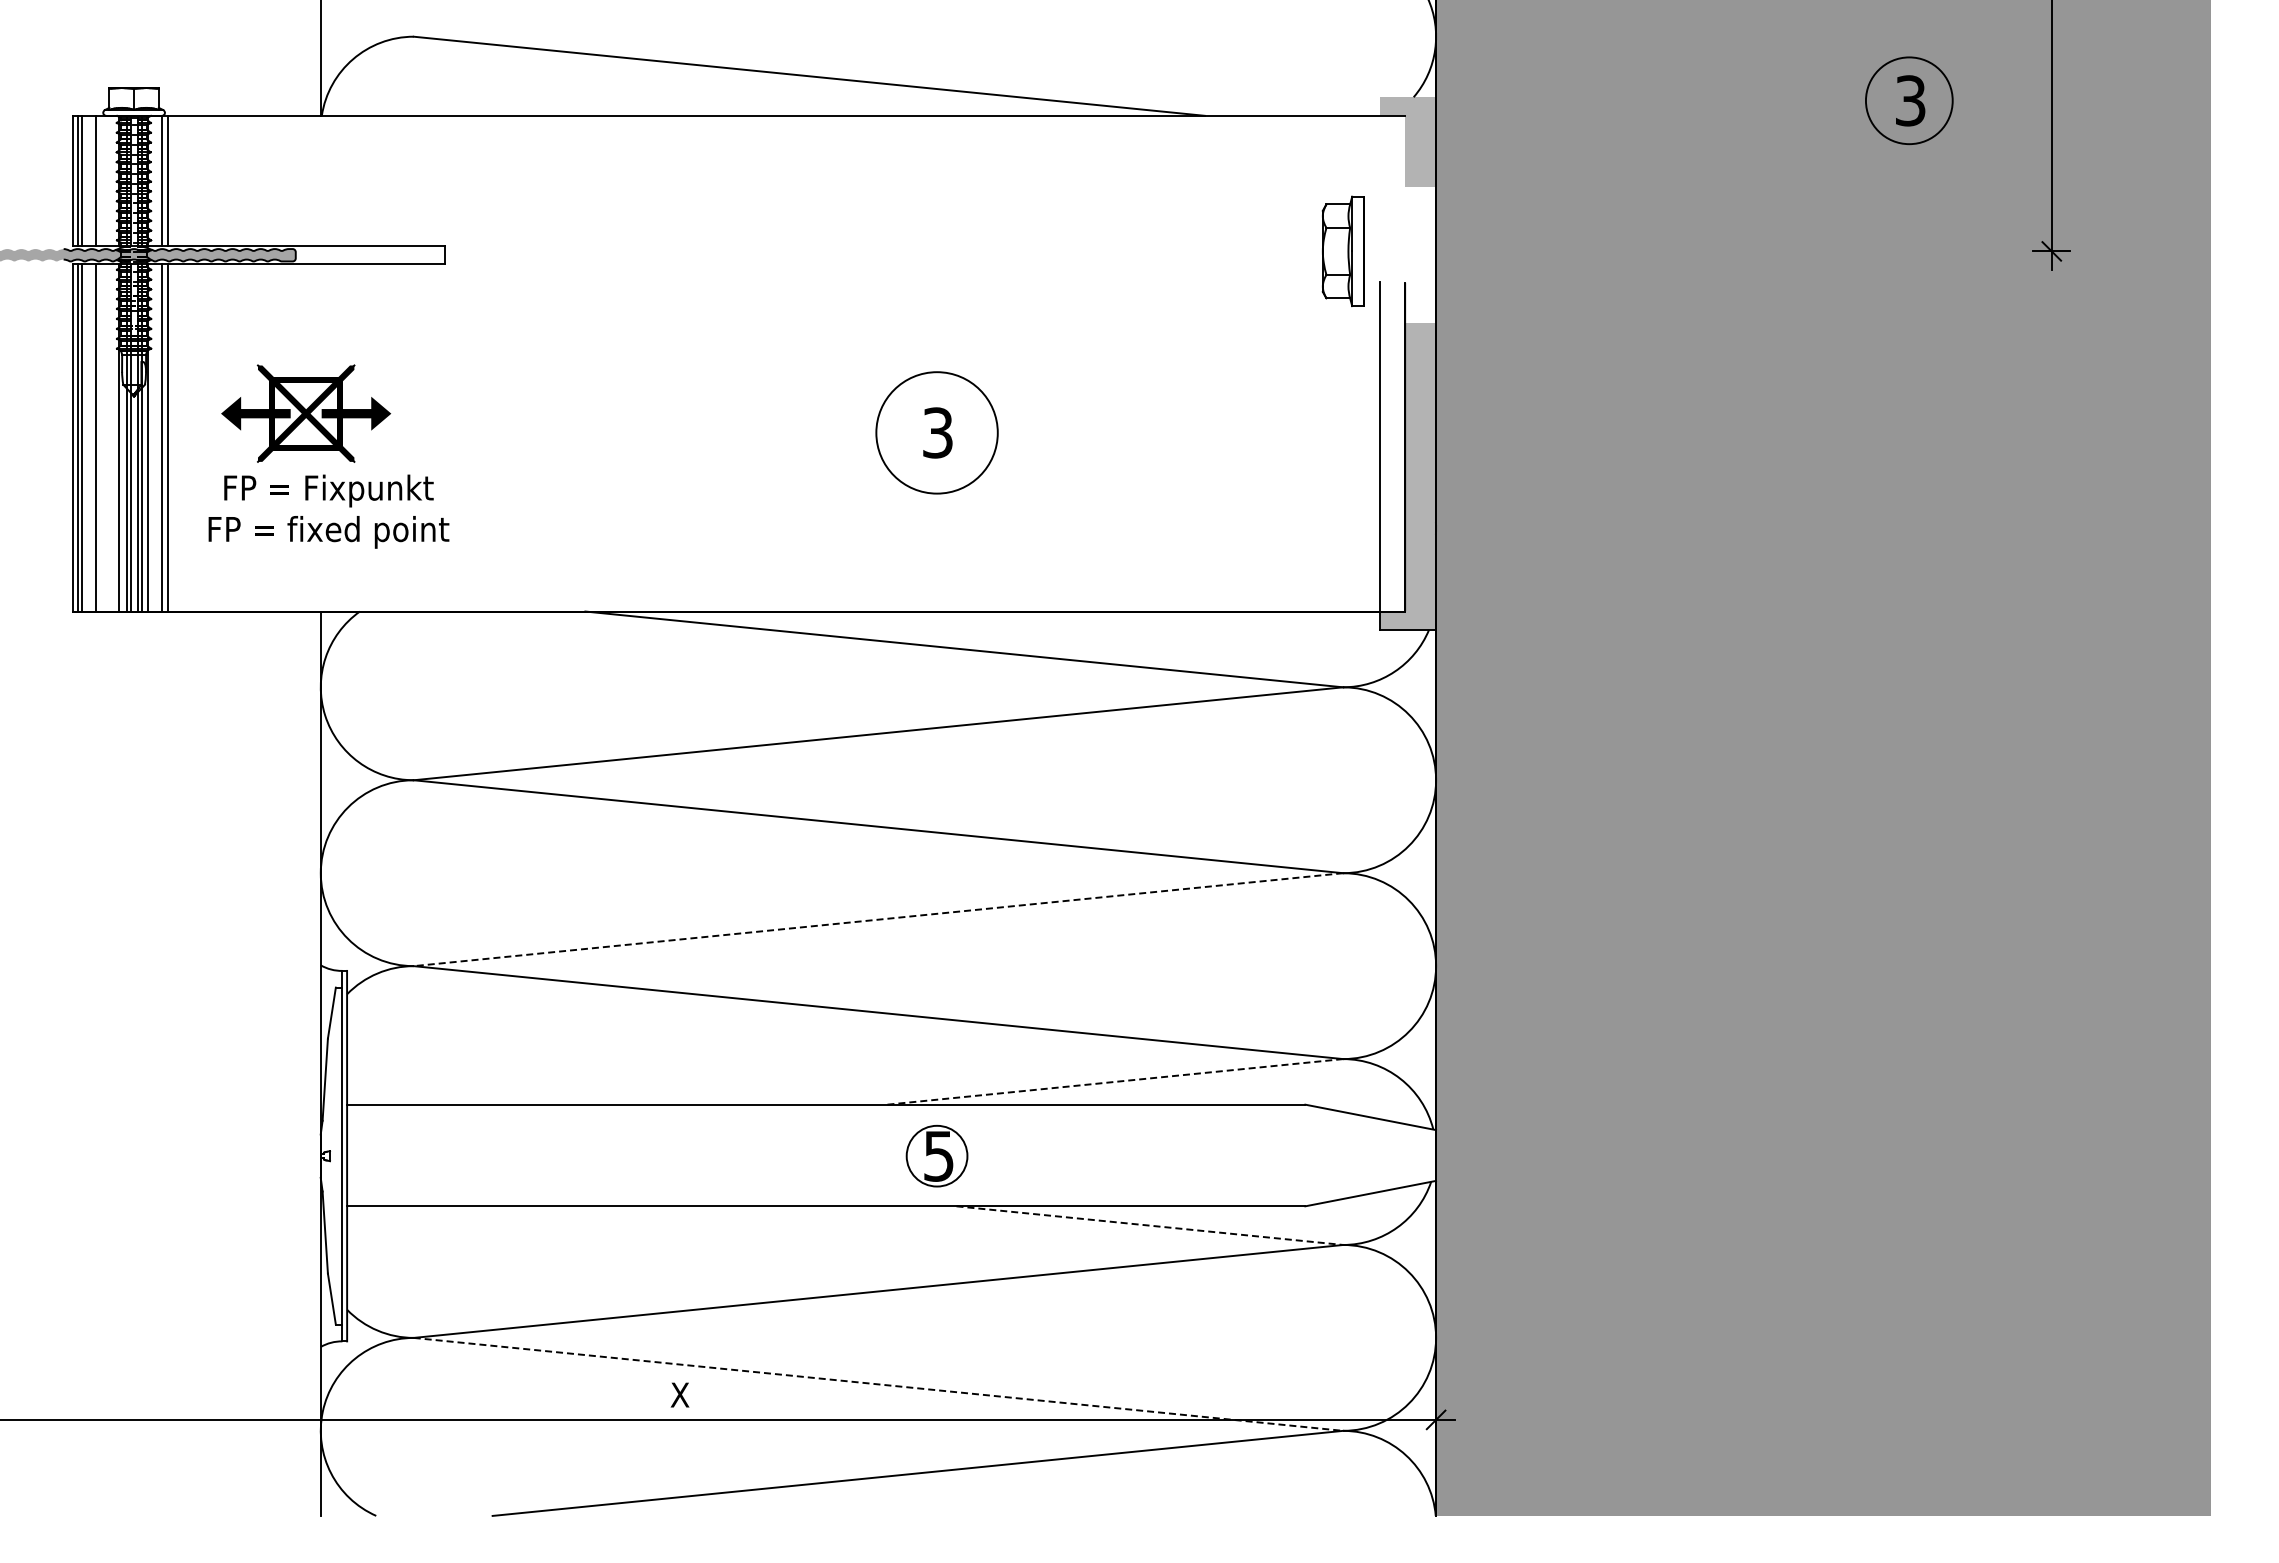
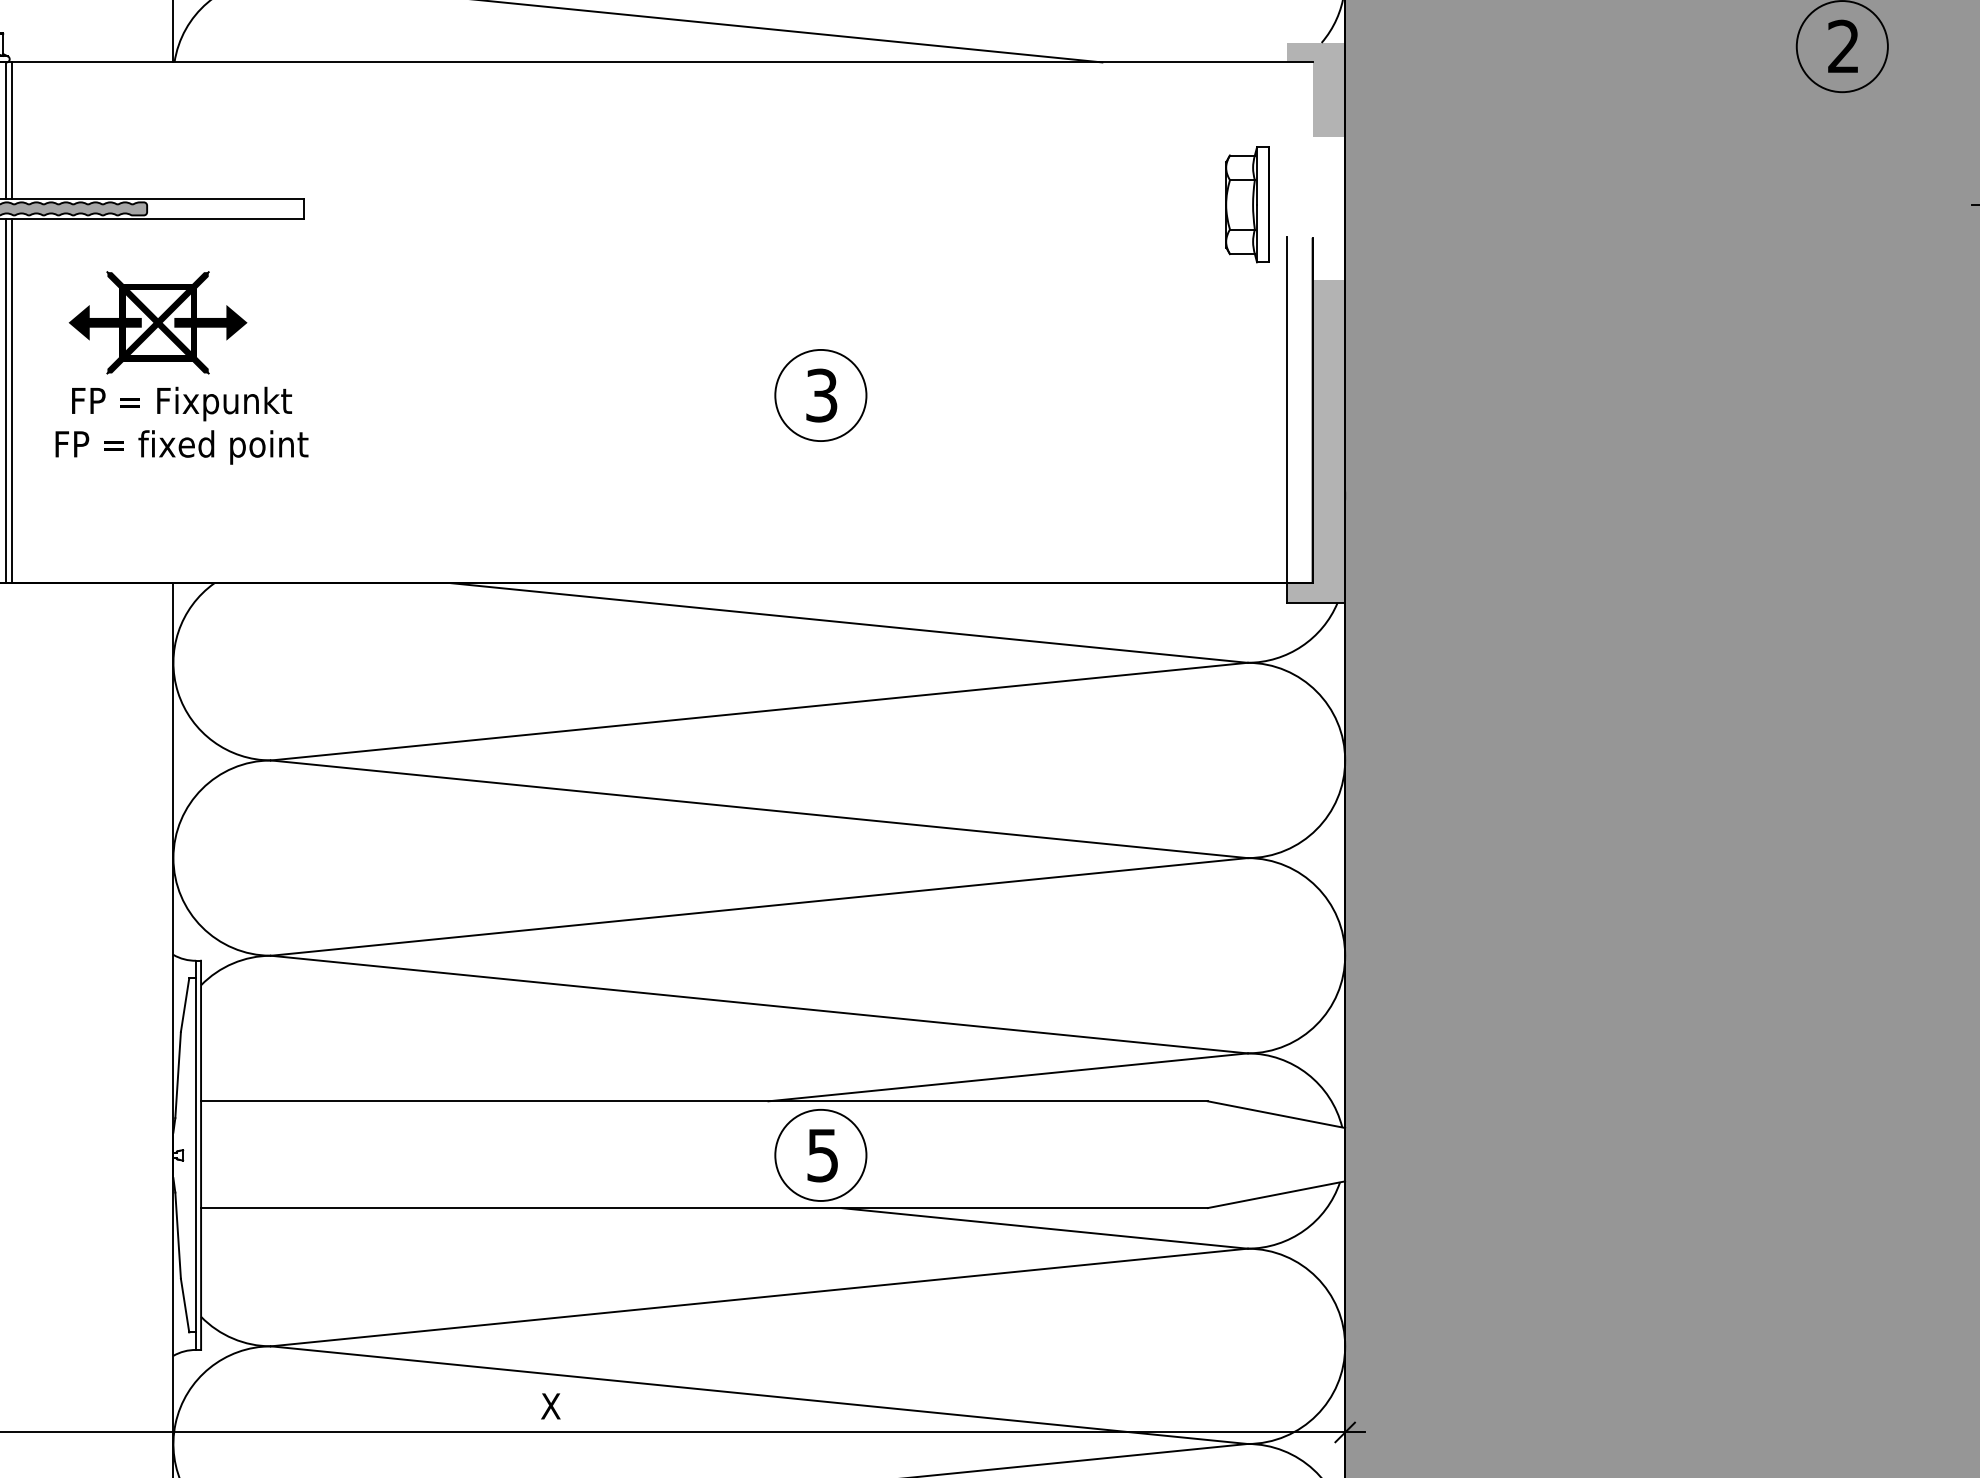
text: (1910, 100) -> (1843, 46), 3 -> 2
circle: (936, 432) -> (820, 395), size x0.71
part: (328, 456) -> (181, 367), moved
line: (877, 919) -> (758, 906), dashed -> solid
line: (1114, 1081) -> (1007, 1076), dashed -> solid
circle: (936, 1155) -> (820, 1154), size x1.43
line: (1150, 1225) -> (1045, 1228), dashed -> solid
line: (878, 1384) -> (759, 1395), dashed -> solid

